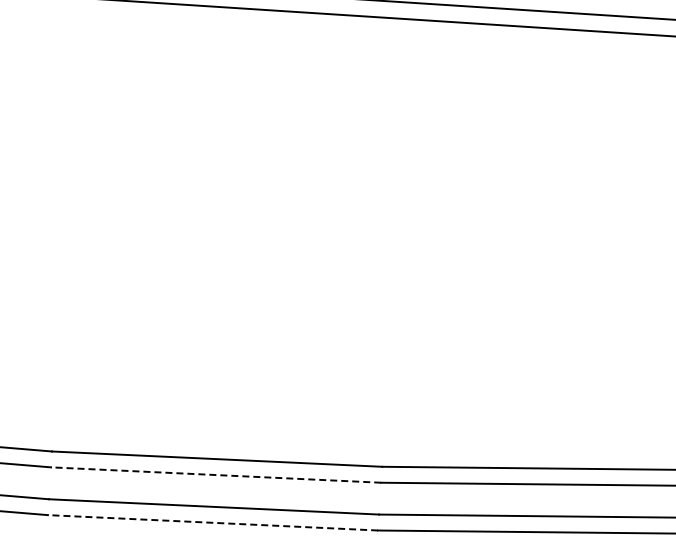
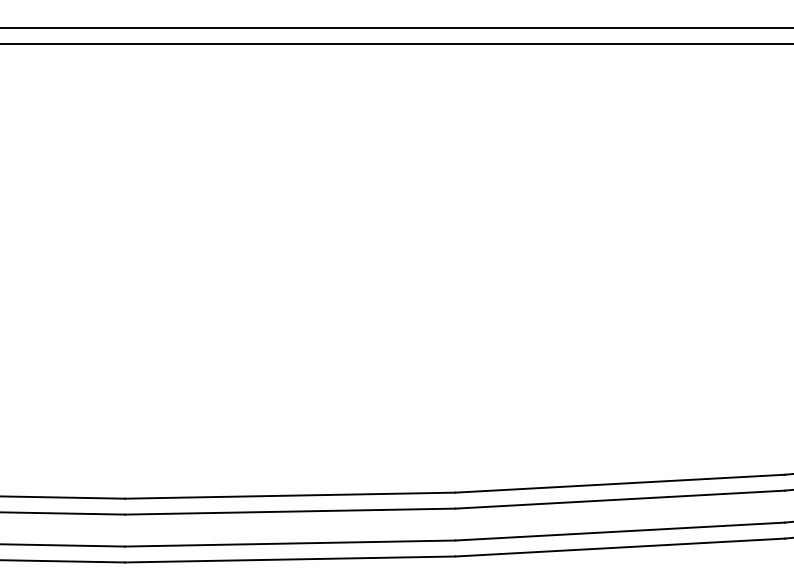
line: (215, 474) -> (289, 511), dashed -> solid
line: (212, 522) -> (289, 559), dashed -> solid

